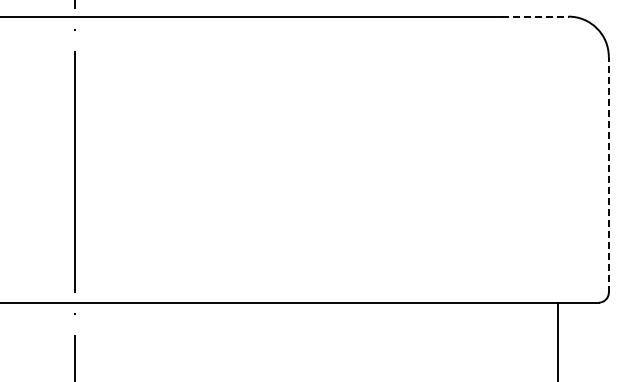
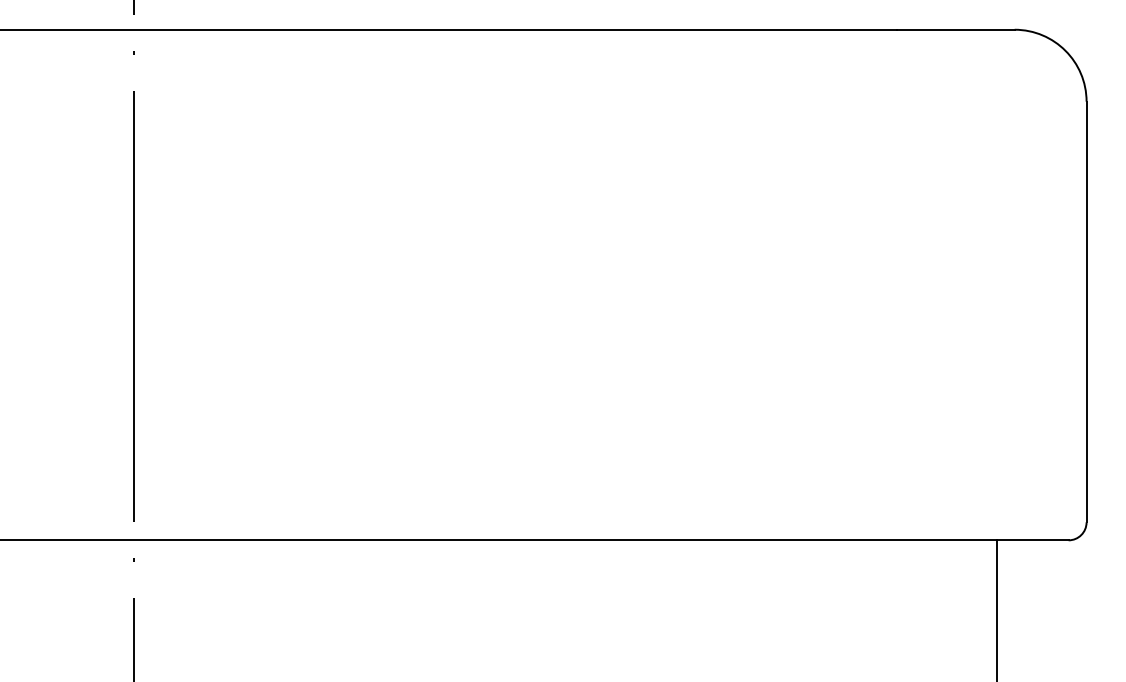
line: (535, 16) -> (955, 29), dashed -> solid
line: (608, 174) -> (1086, 311), dashed -> solid

